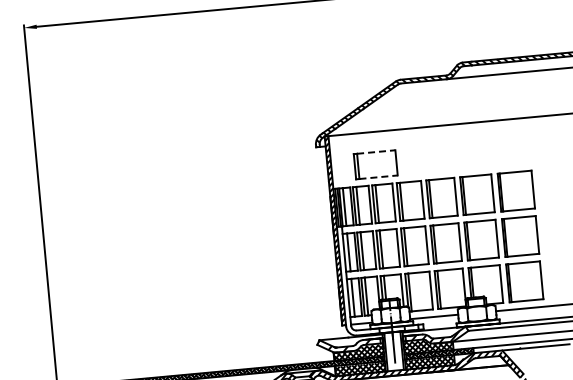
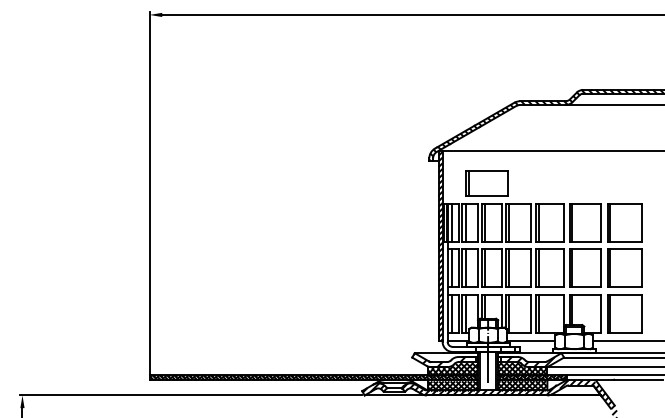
line: (377, 152) -> (489, 171), dashed -> solid
line: (379, 177) -> (489, 196), dashed -> solid

